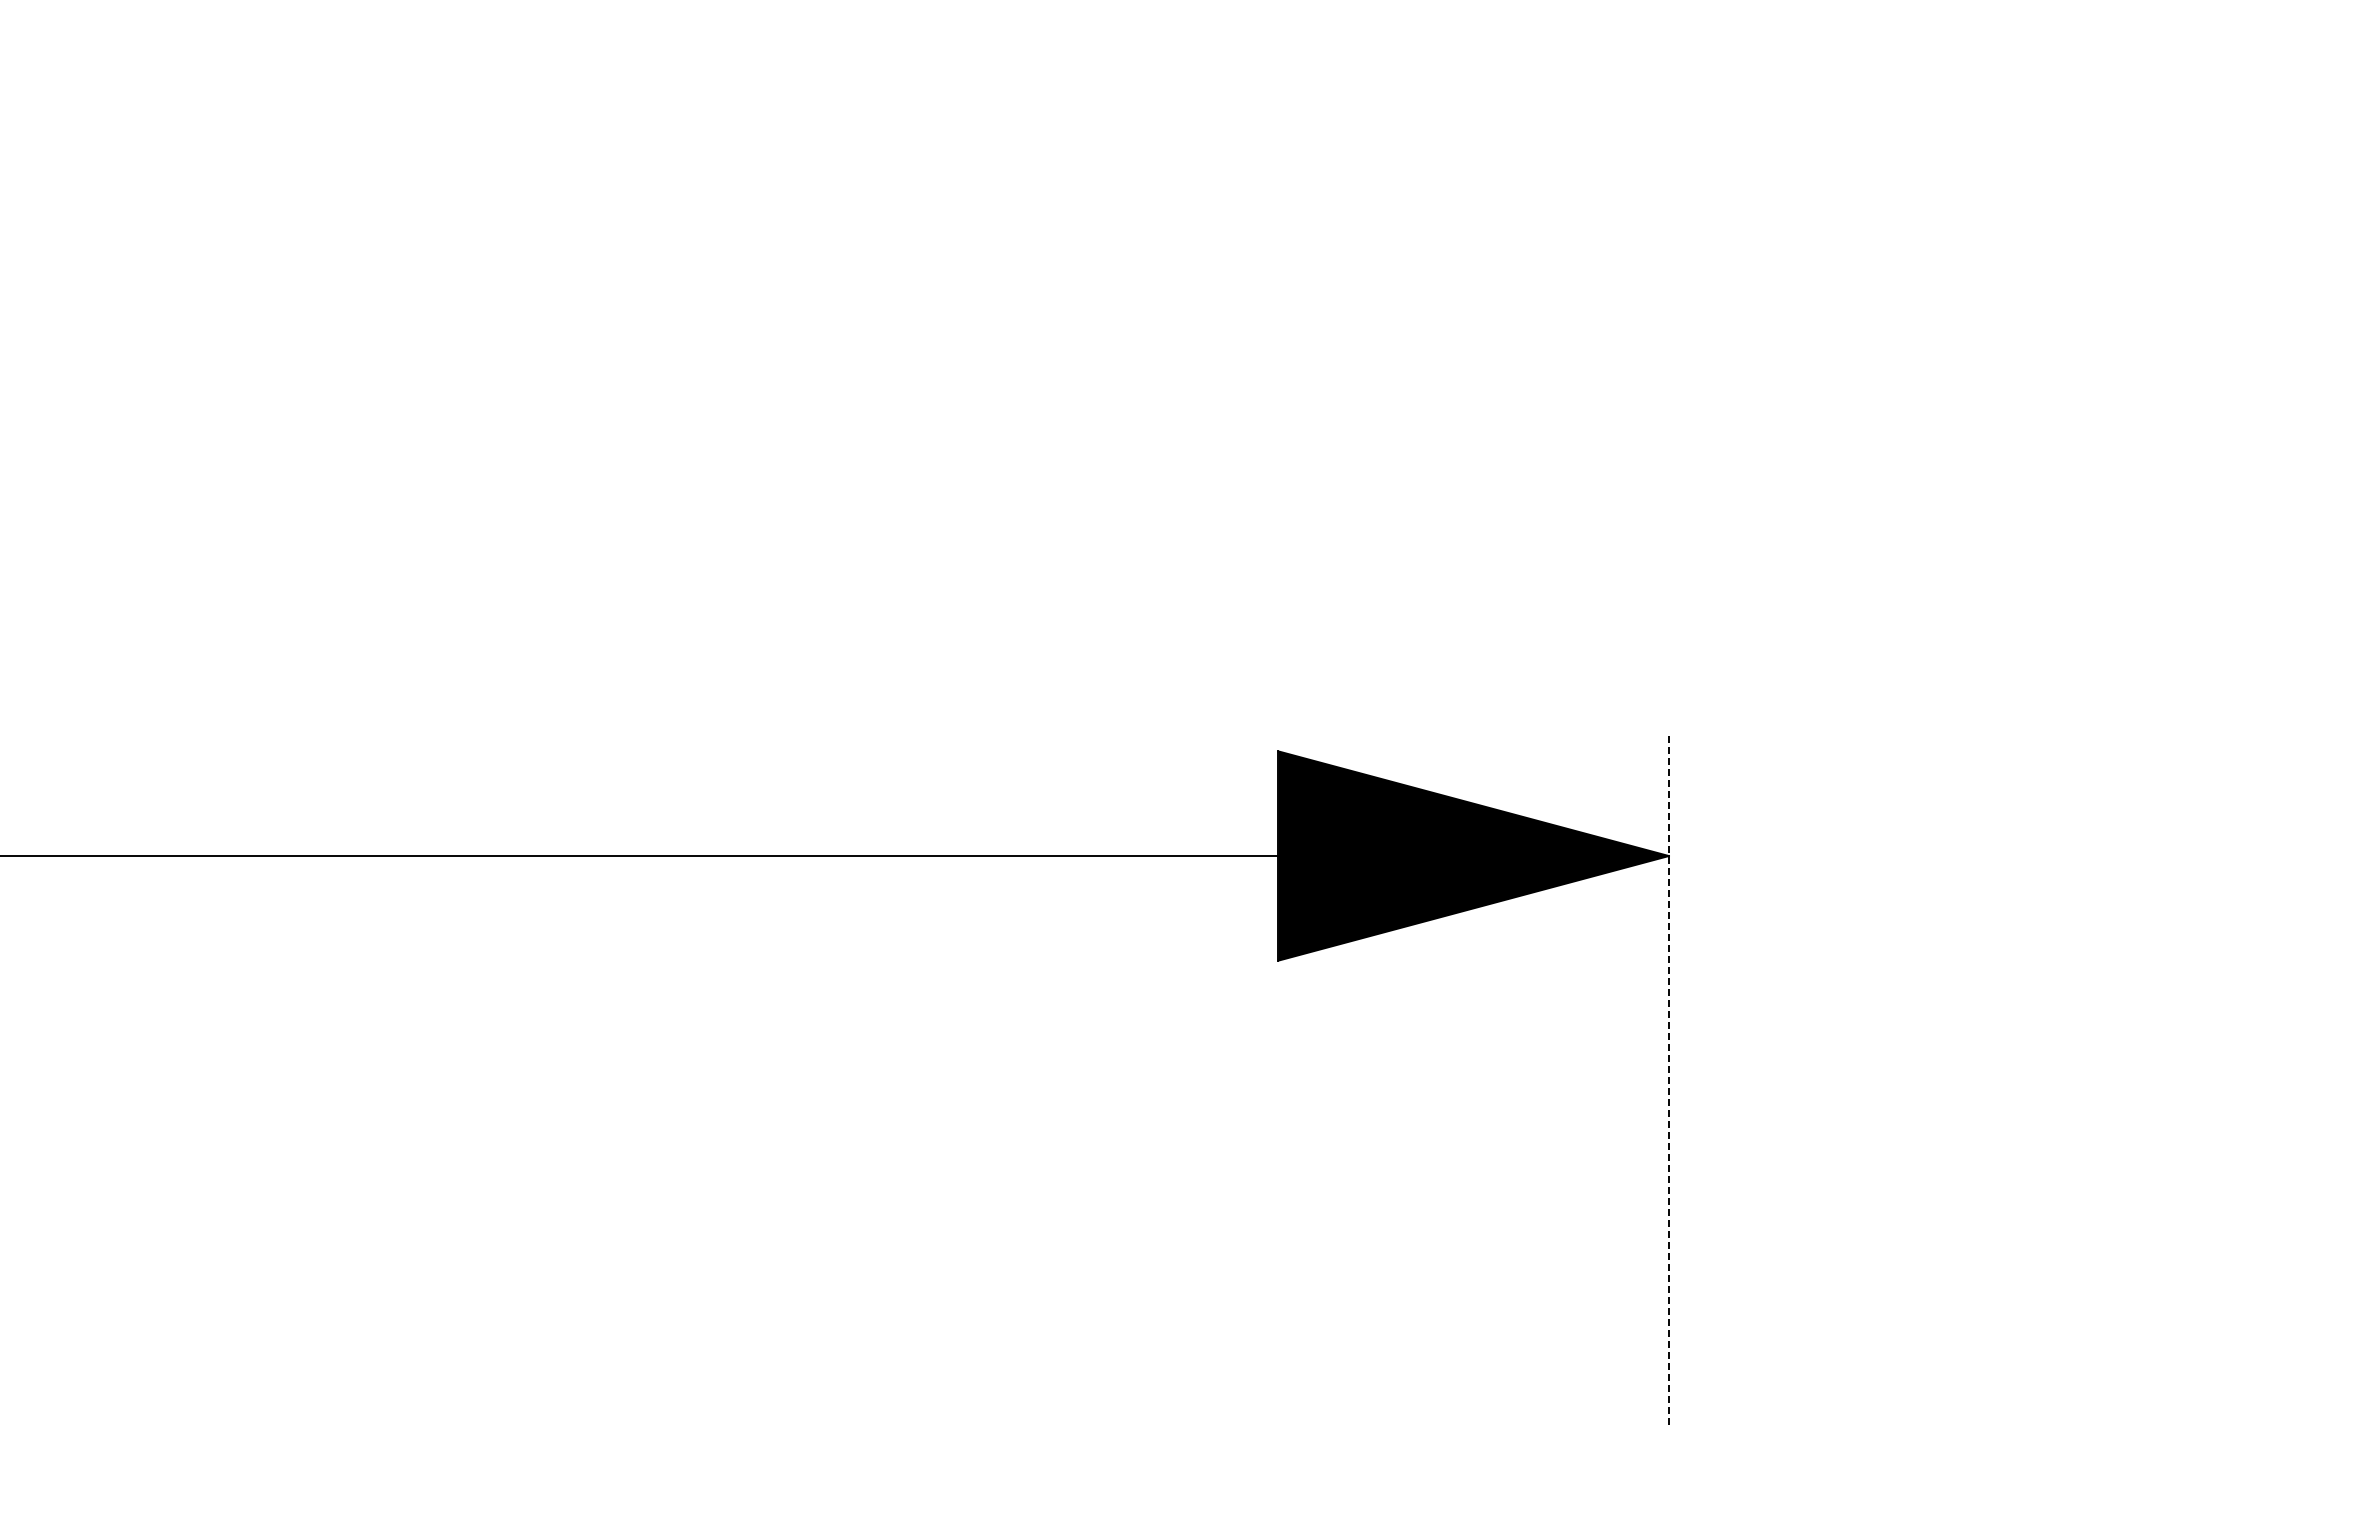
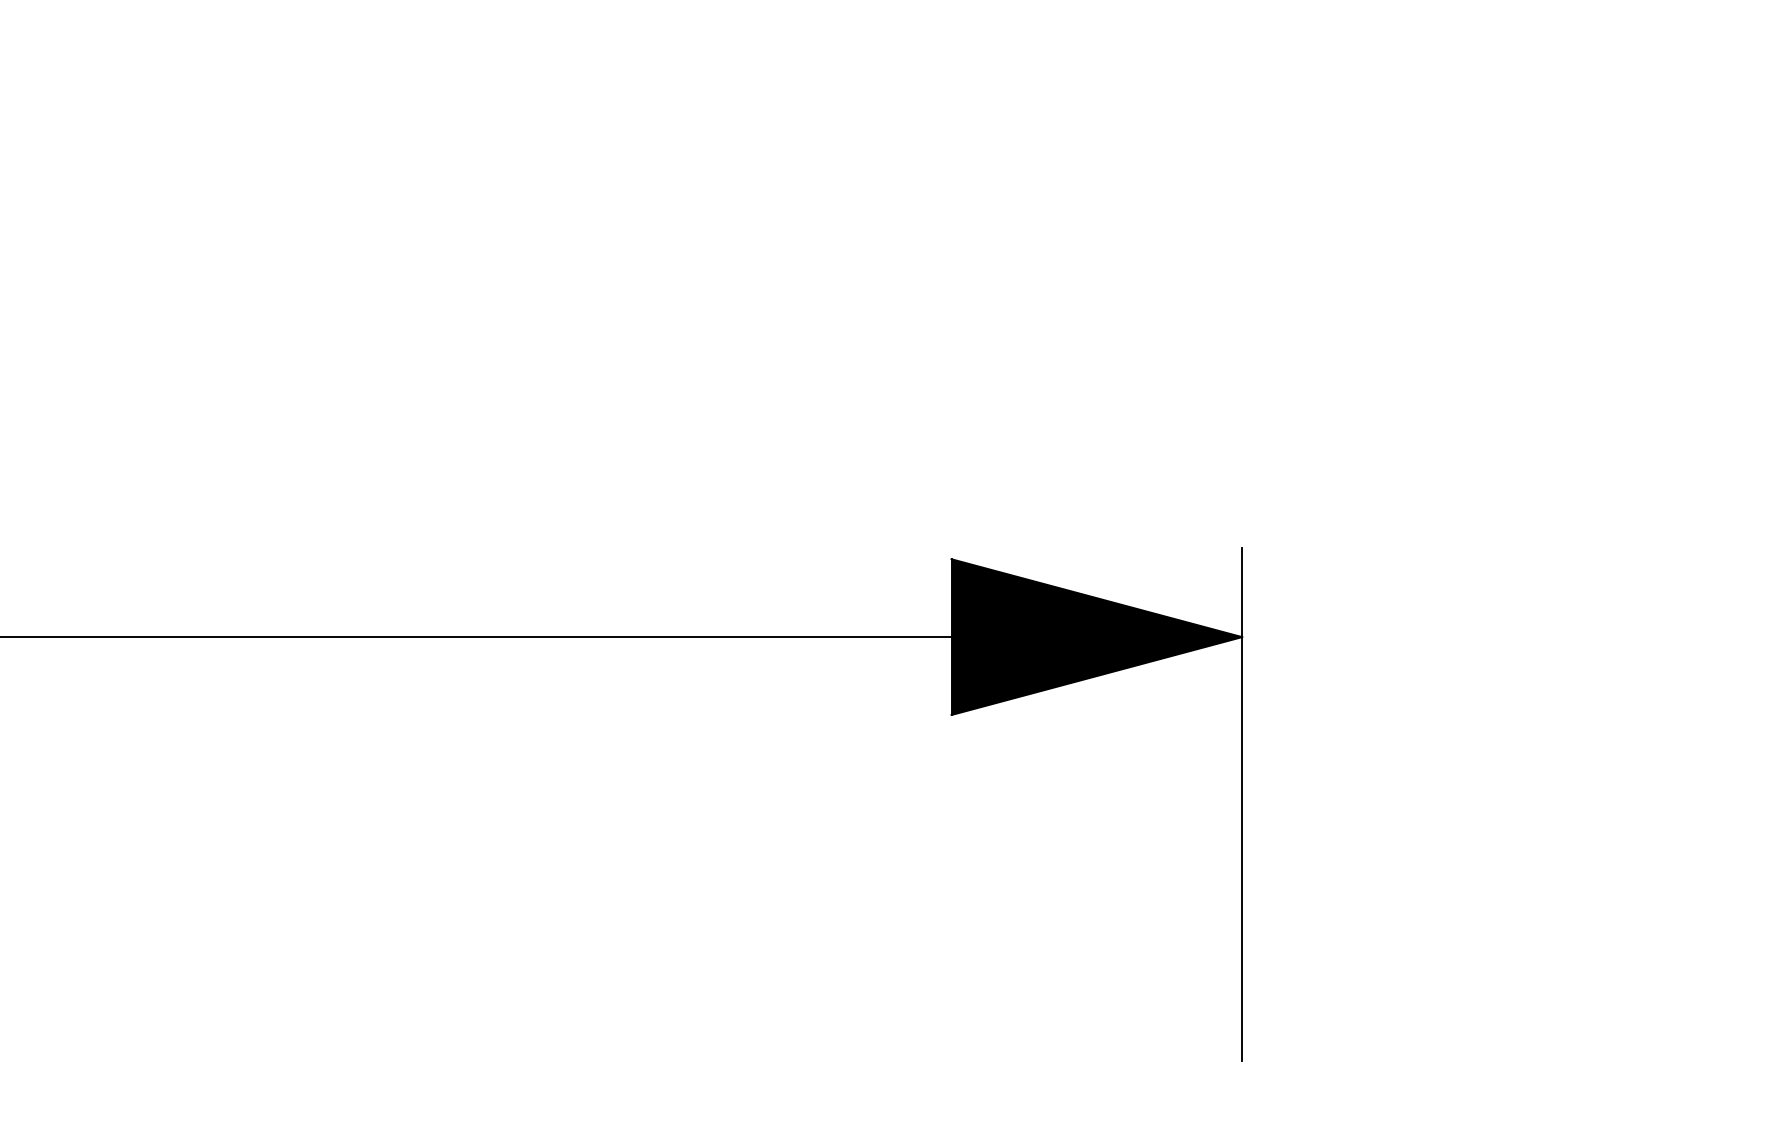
line: (1668, 1080) -> (1241, 804), dashed -> solid

